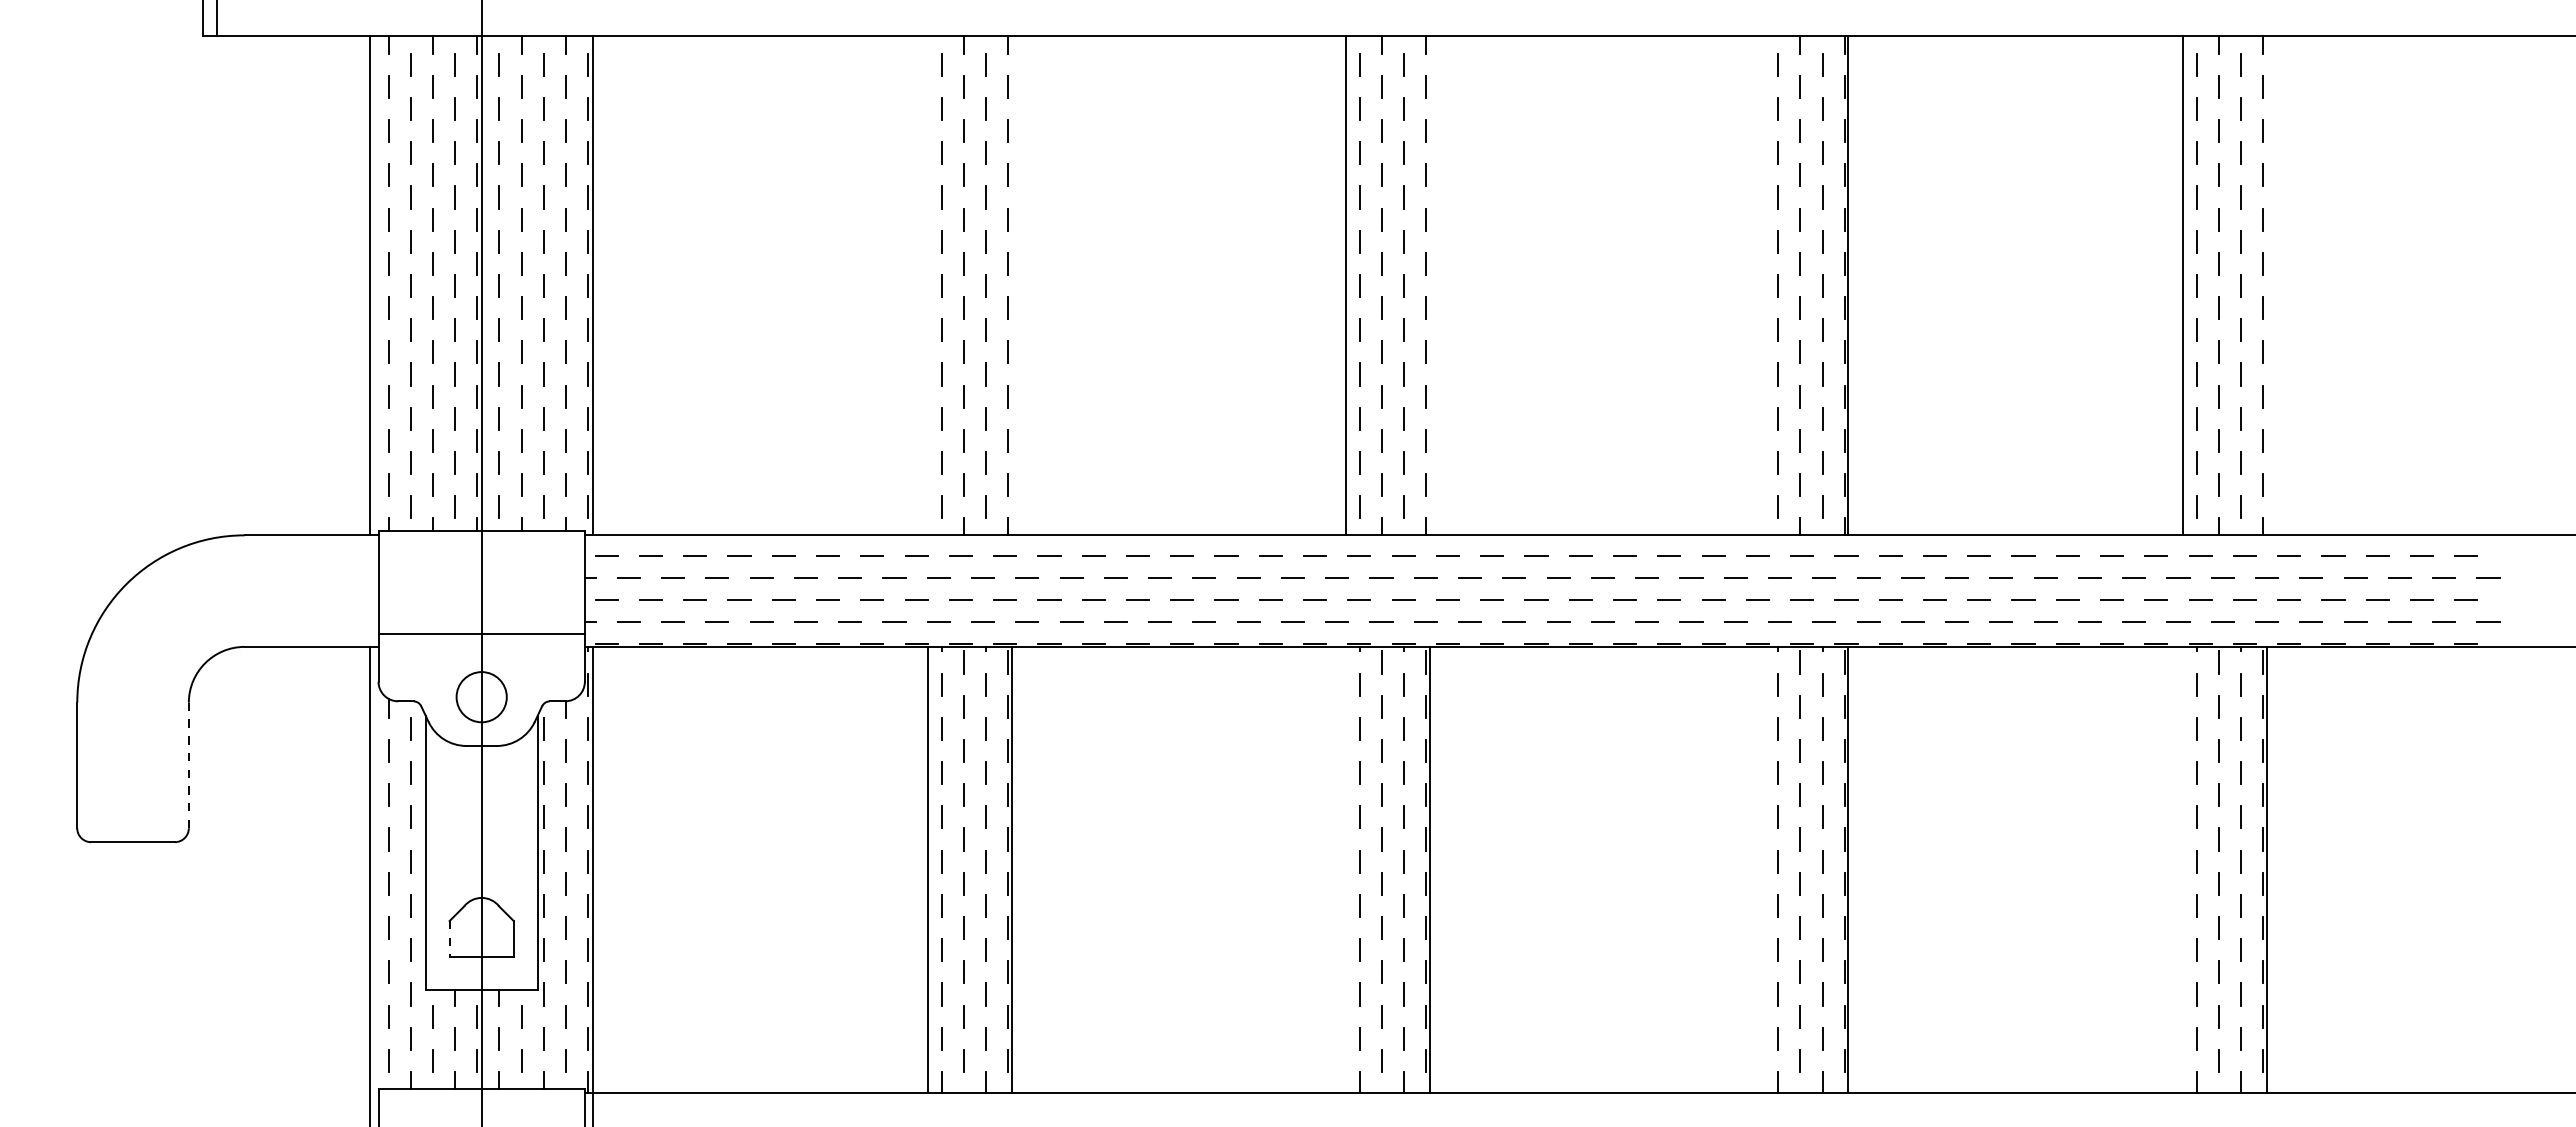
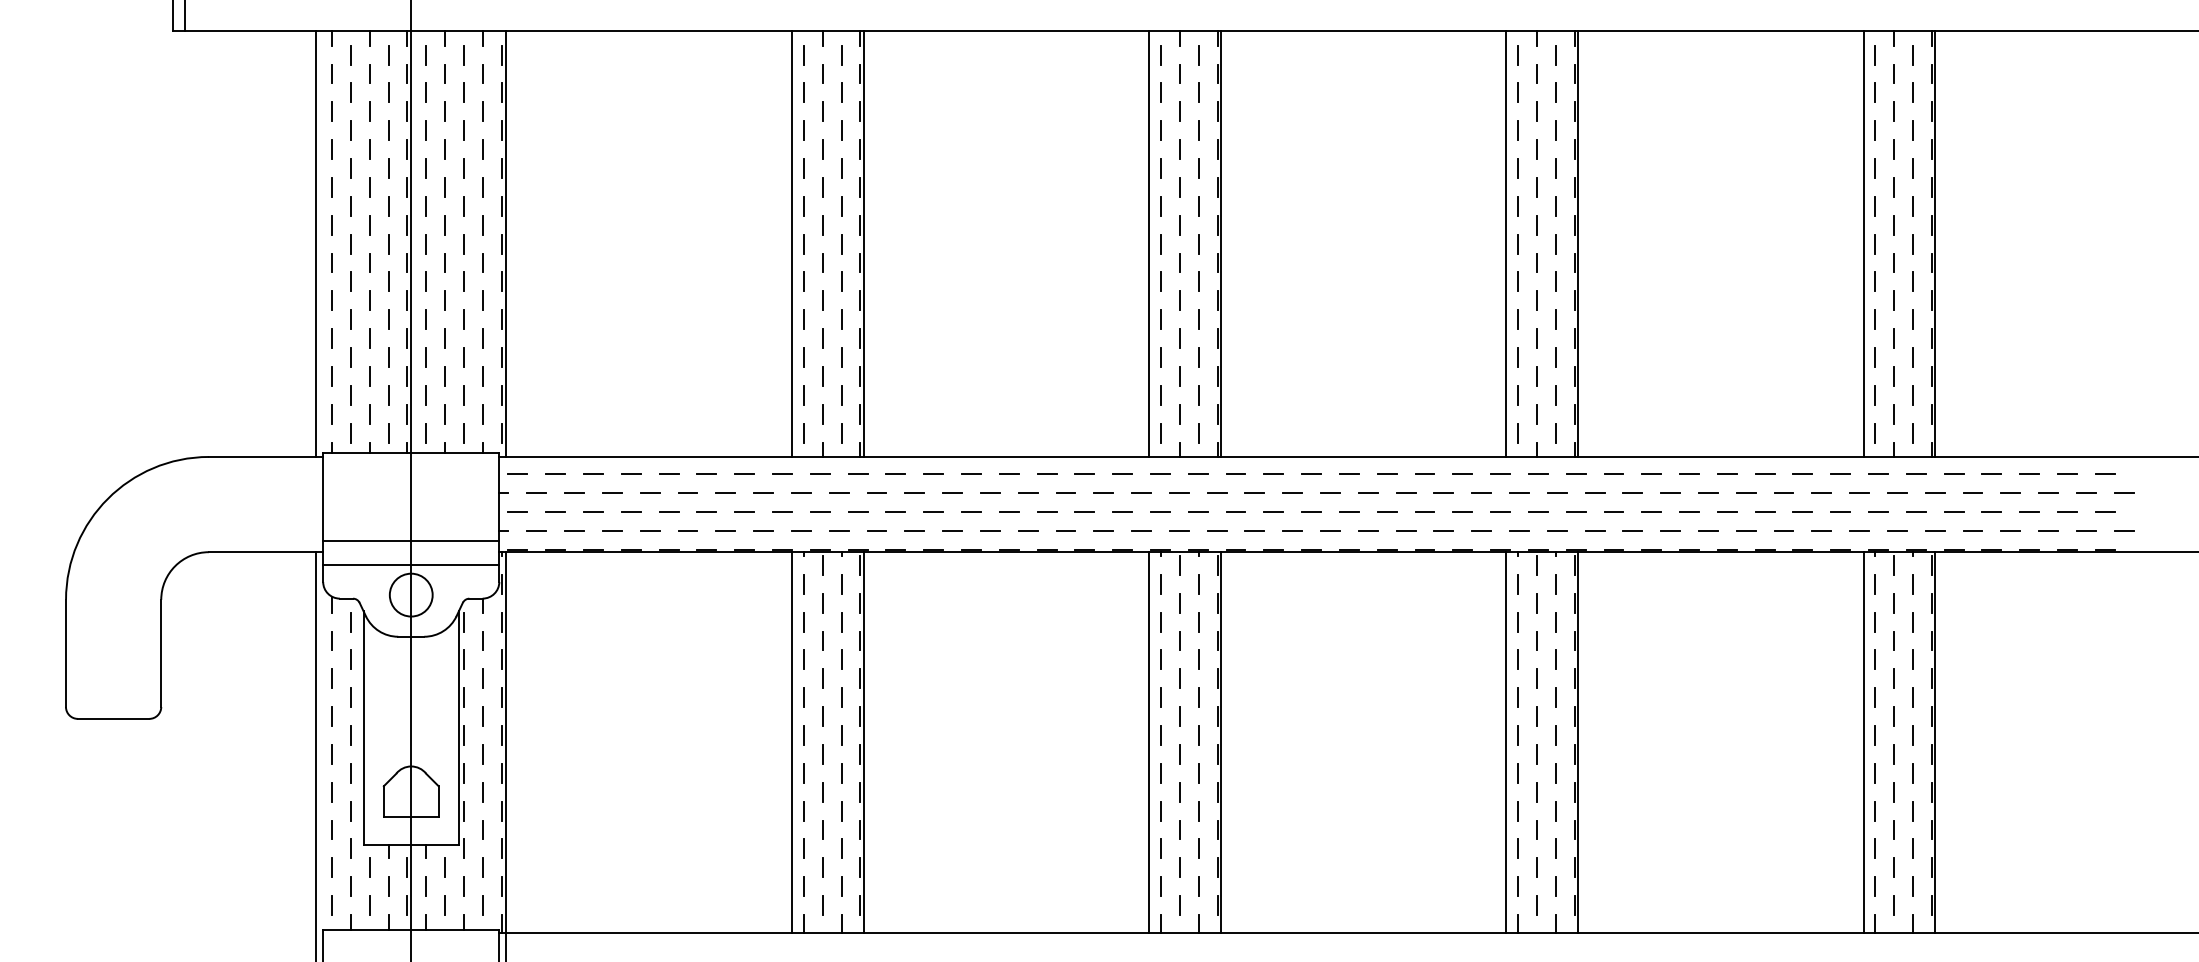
line: (927, 285) -> (791, 243), added
line: (1011, 285) -> (863, 243), added
line: (1430, 285) -> (1221, 243), added
line: (1764, 285) -> (1506, 243), added
line: (2266, 285) -> (1934, 243), added
line: (481, 661) -> (411, 564), added
line: (188, 765) -> (160, 653), dashed -> solid
line: (1346, 869) -> (1149, 742), added
line: (1764, 869) -> (1506, 742), added
line: (2183, 869) -> (1863, 742), added
line: (449, 939) -> (383, 801), dashed -> solid

